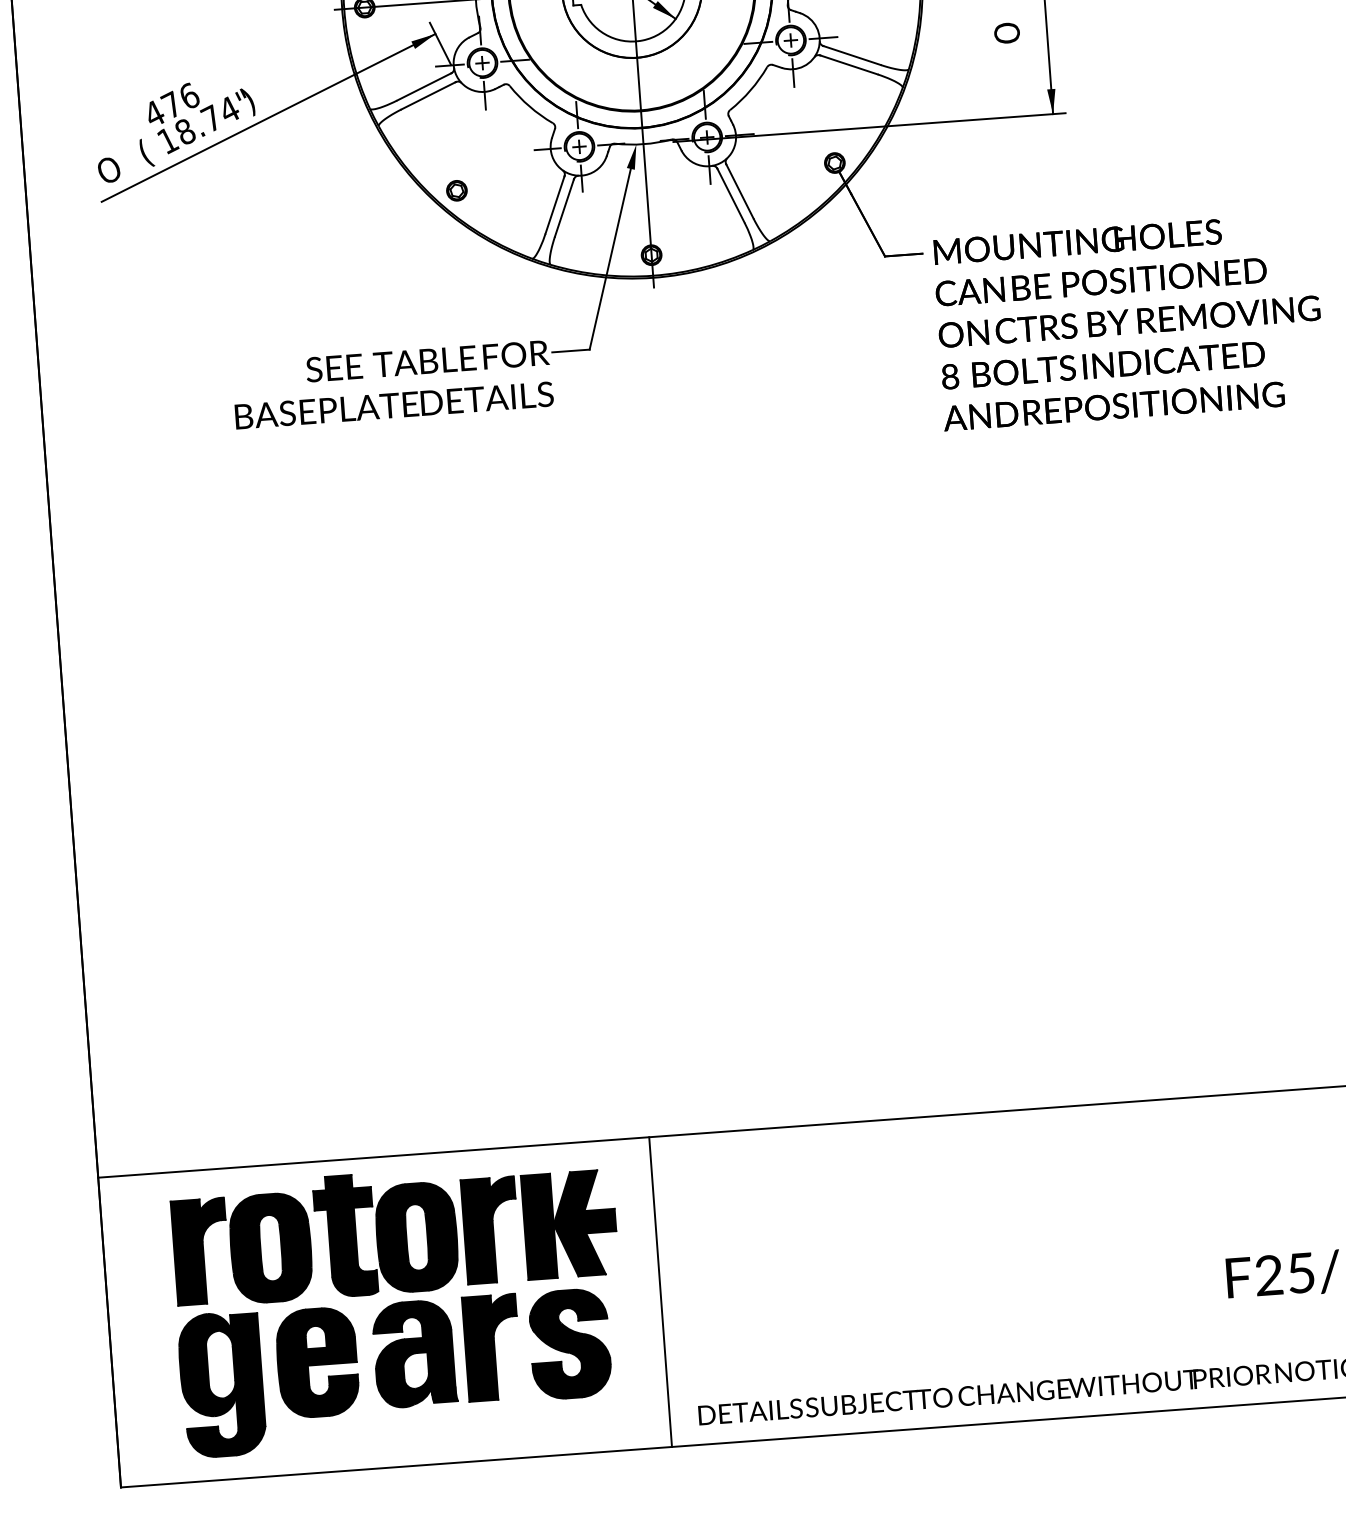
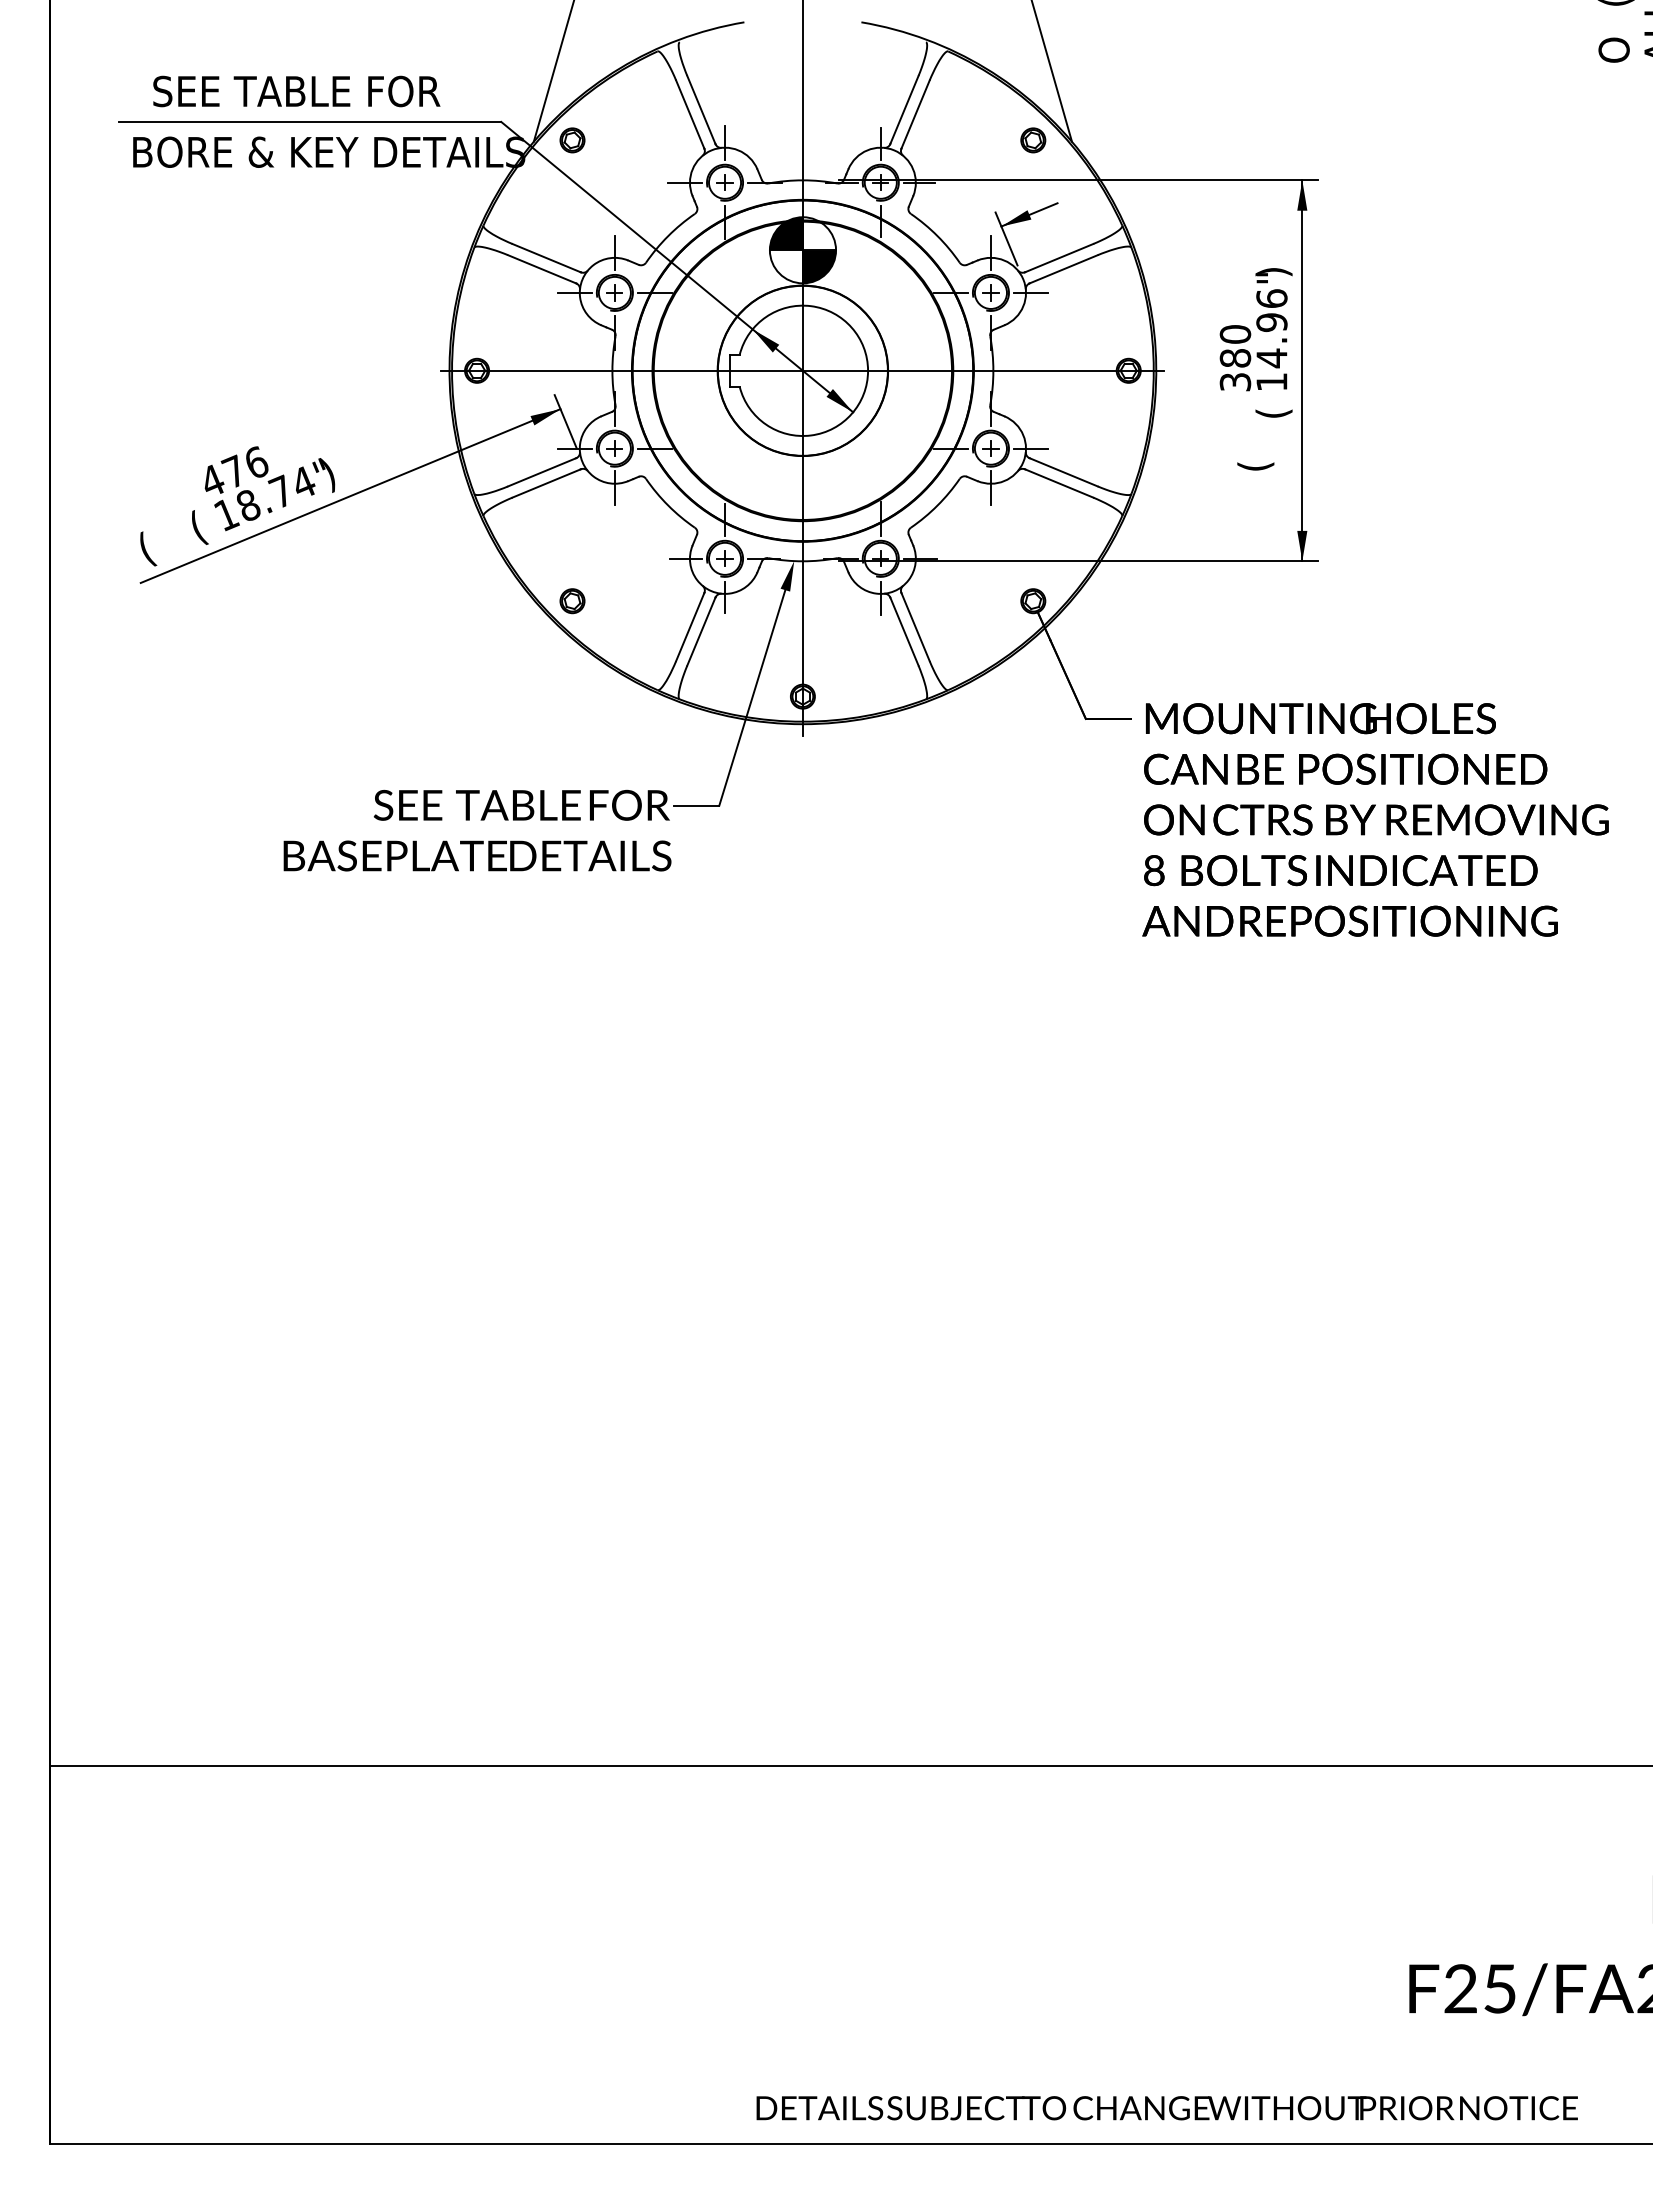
text: (1008, 32) -> (1255, 458), O -> (
text: (109, 172) -> (152, 547), O -> (
line: (660, 1291) -> (721, 1954), removed
part: (398, 1306) -> (402, 1949), removed

